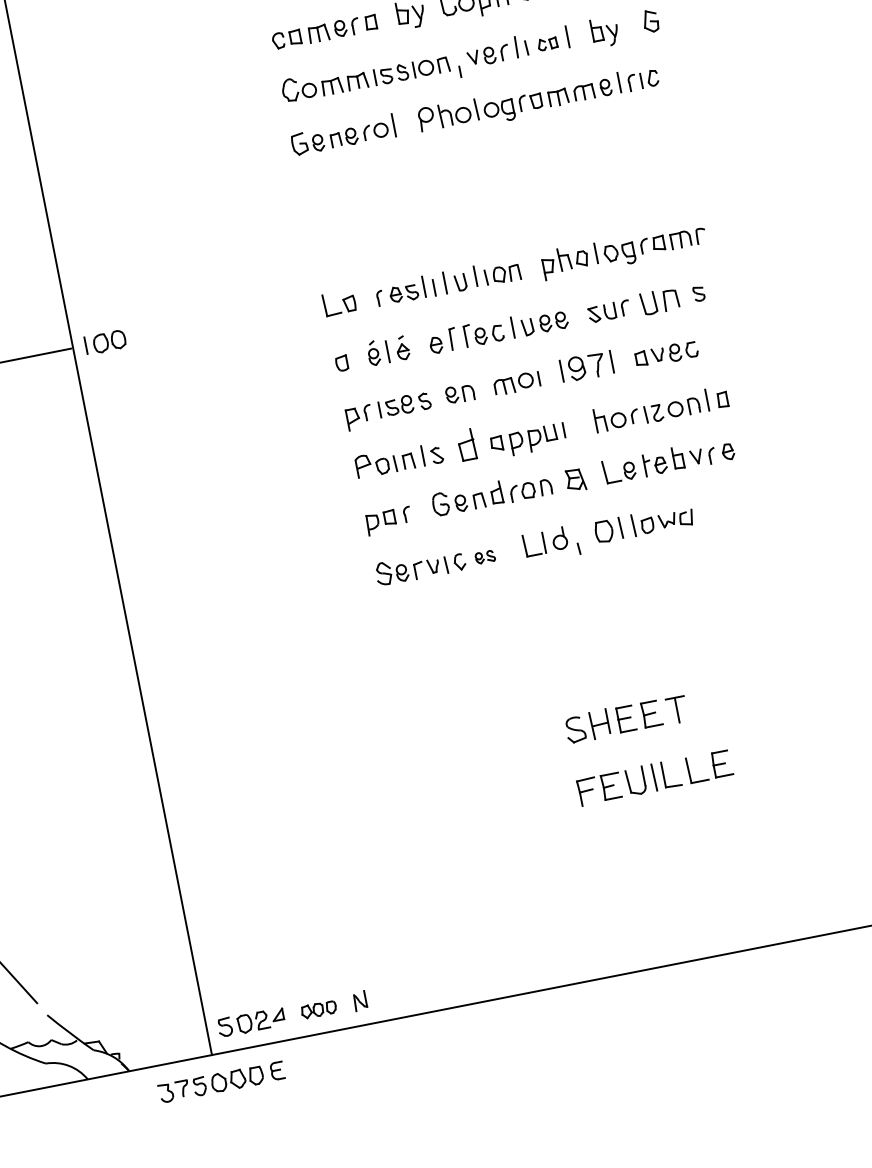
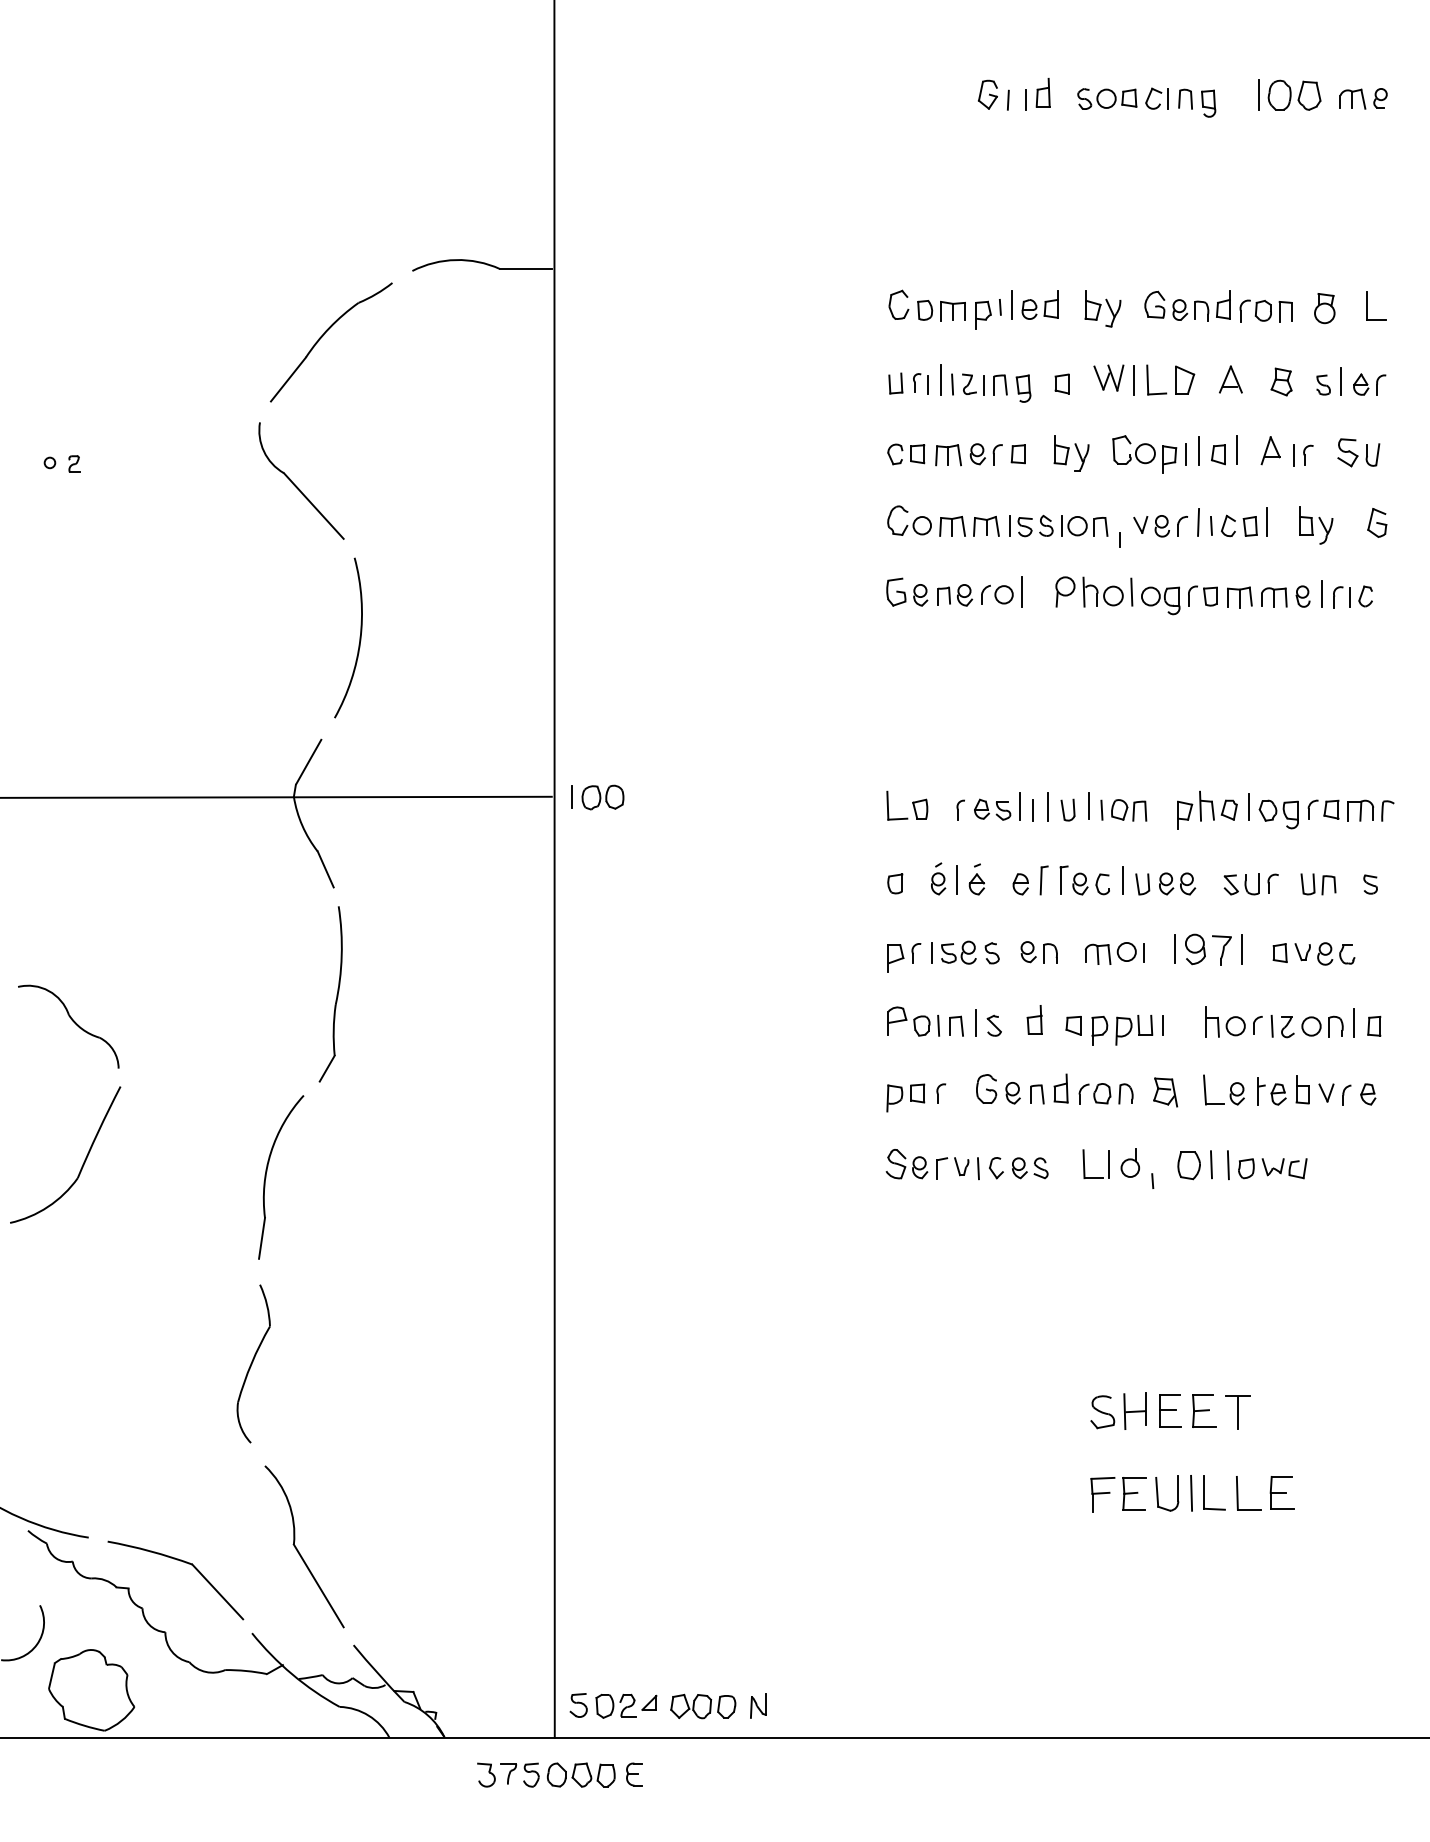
part: (547, 43) -> (1239, 525), size x1.43
part: (659, 301) -> (1318, 884), size x0.71
part: (466, 444) -> (1034, 1019), size x0.71
part: (485, 557) -> (1030, 1168), size x1.43
part: (319, 1009) -> (703, 1706), size x1.43

